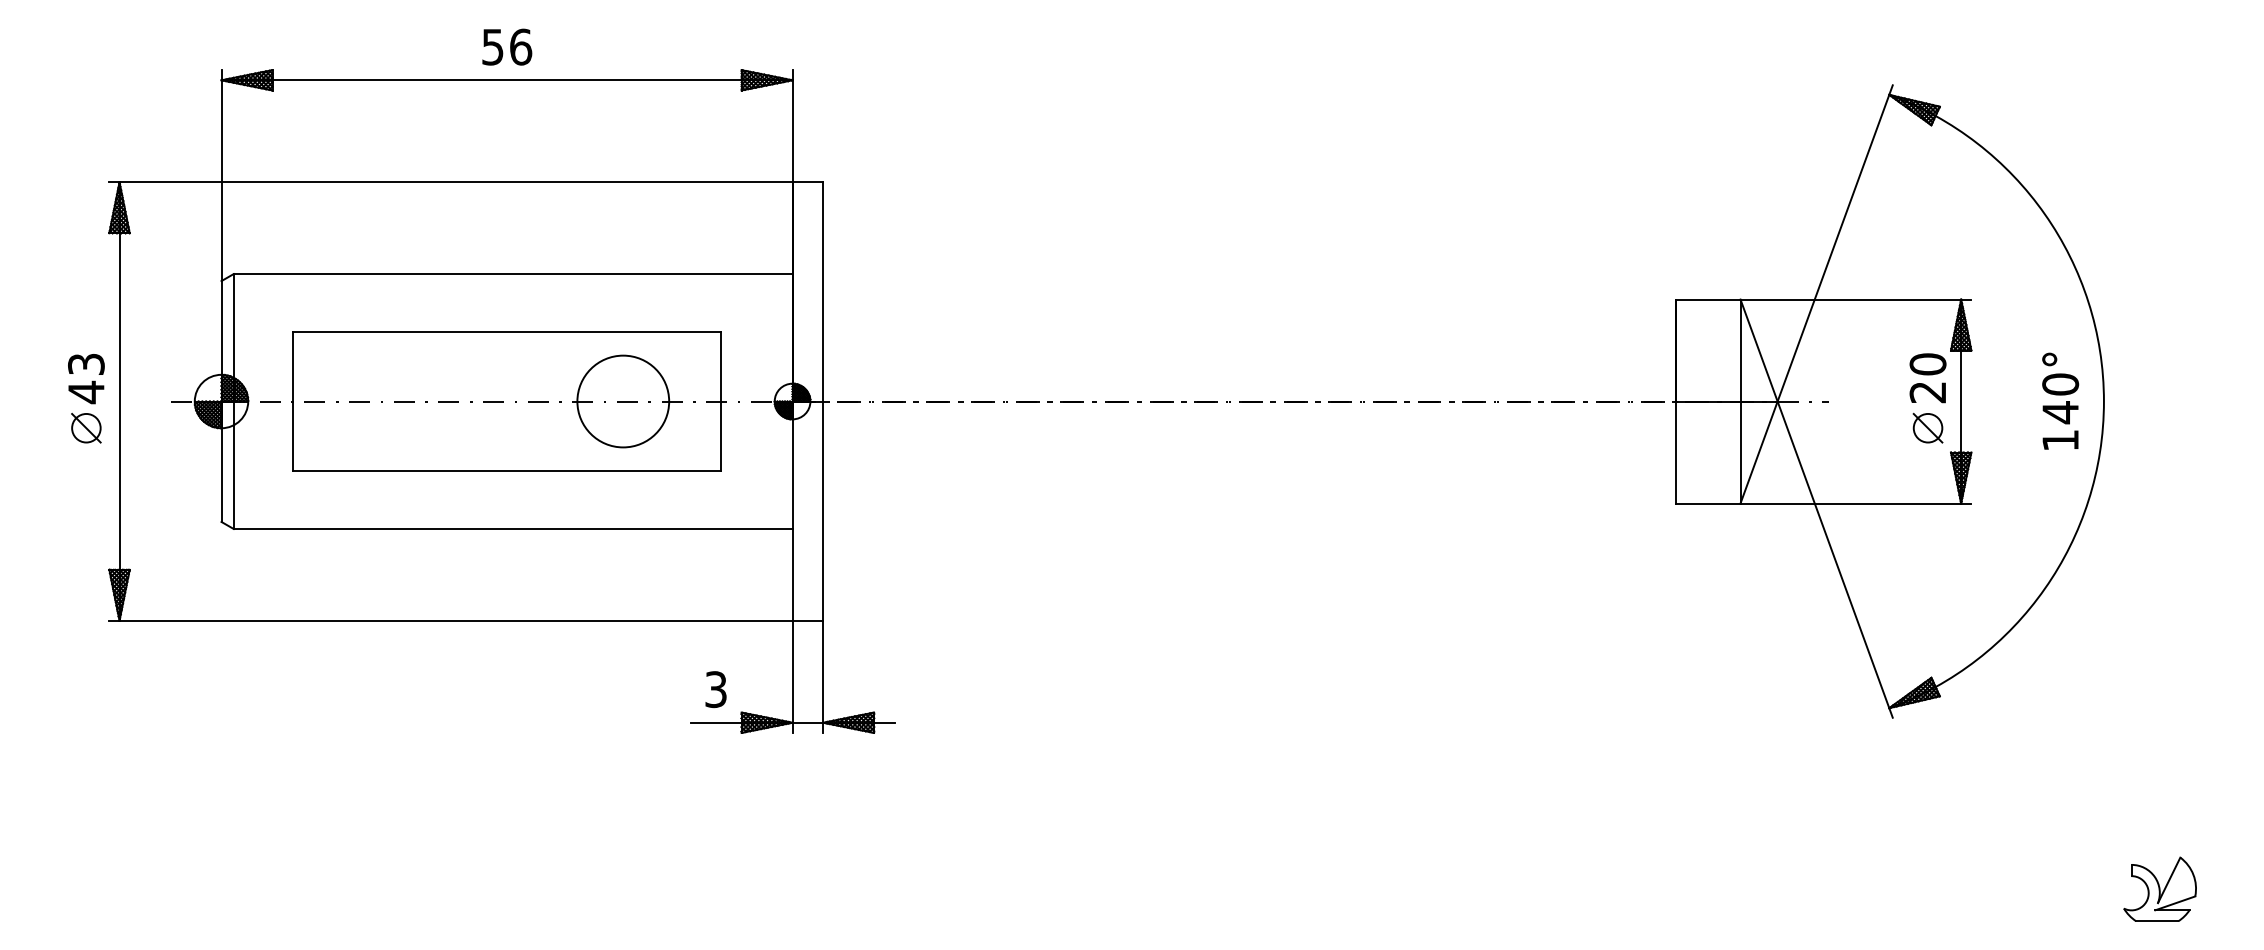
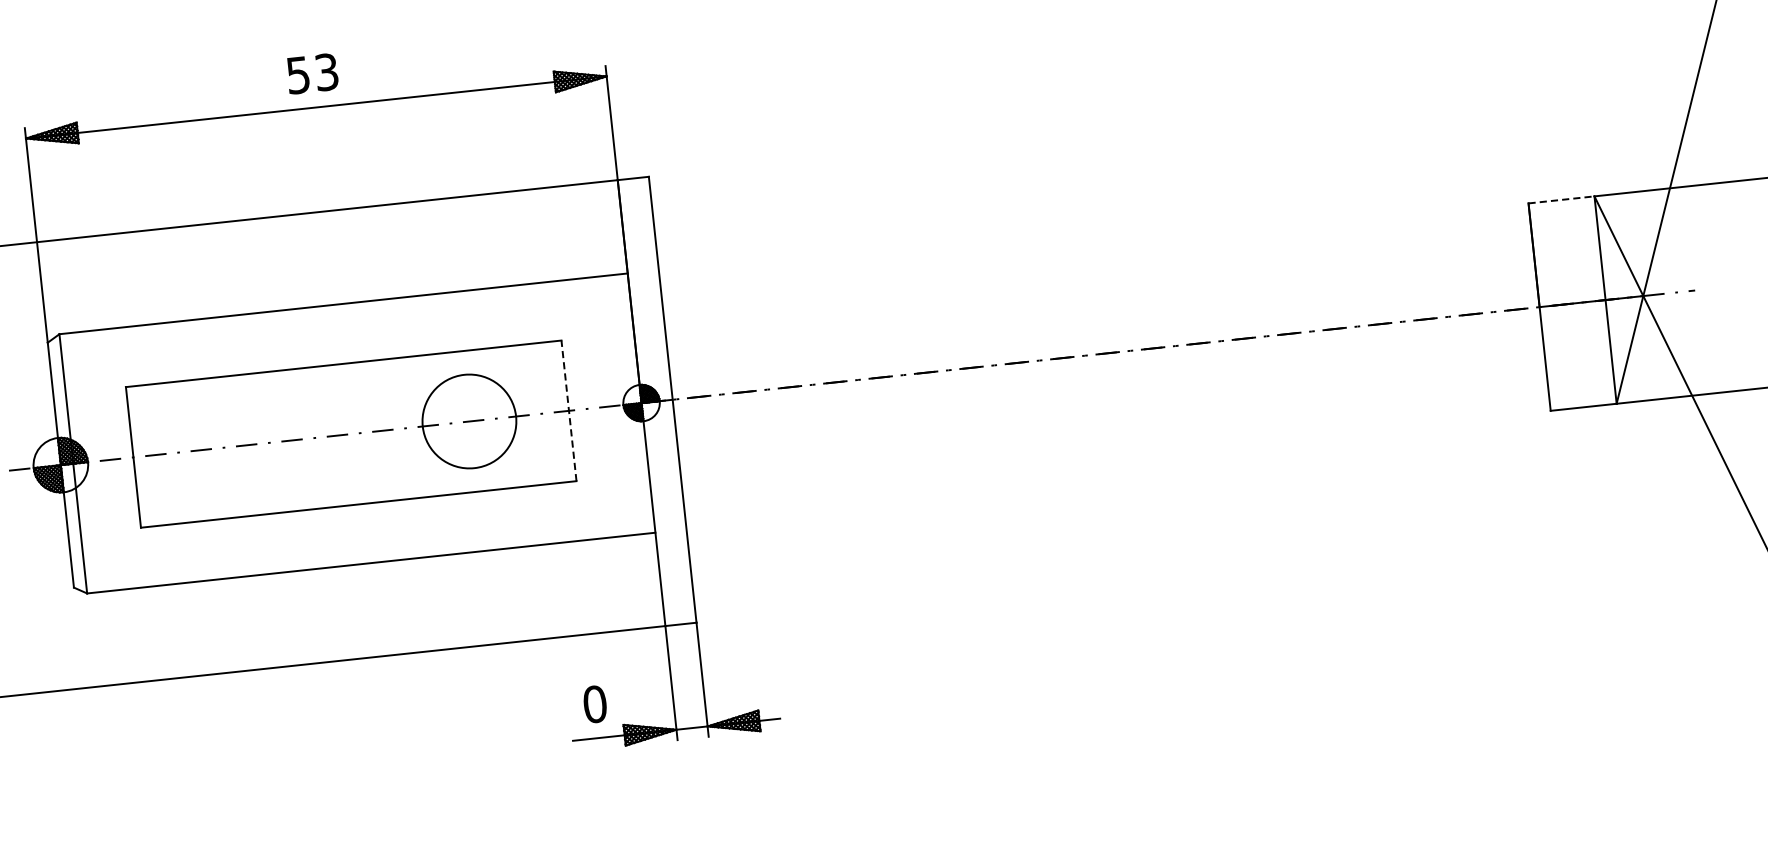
text: (521, 46) -> (327, 71), 56 -> 53
line: (1708, 299) -> (1561, 199), solid -> dashed
line: (721, 401) -> (569, 410), solid -> dashed
text: (716, 689) -> (595, 704), 3 -> 0

